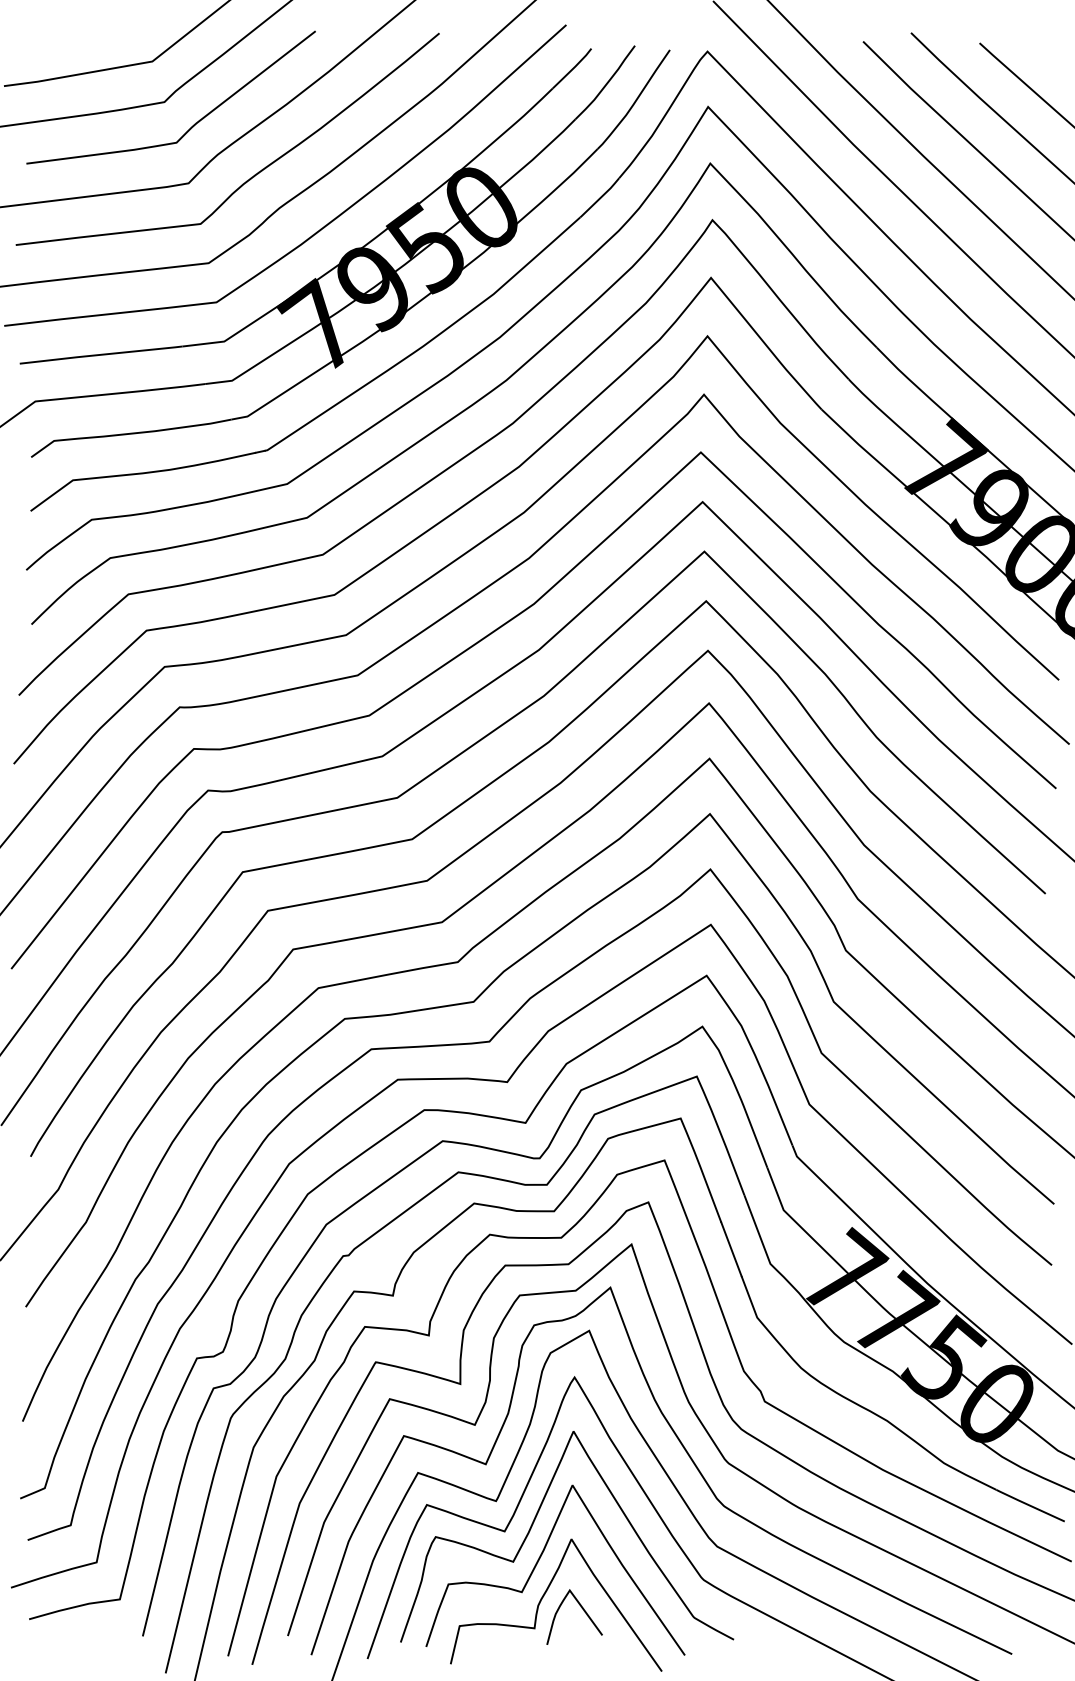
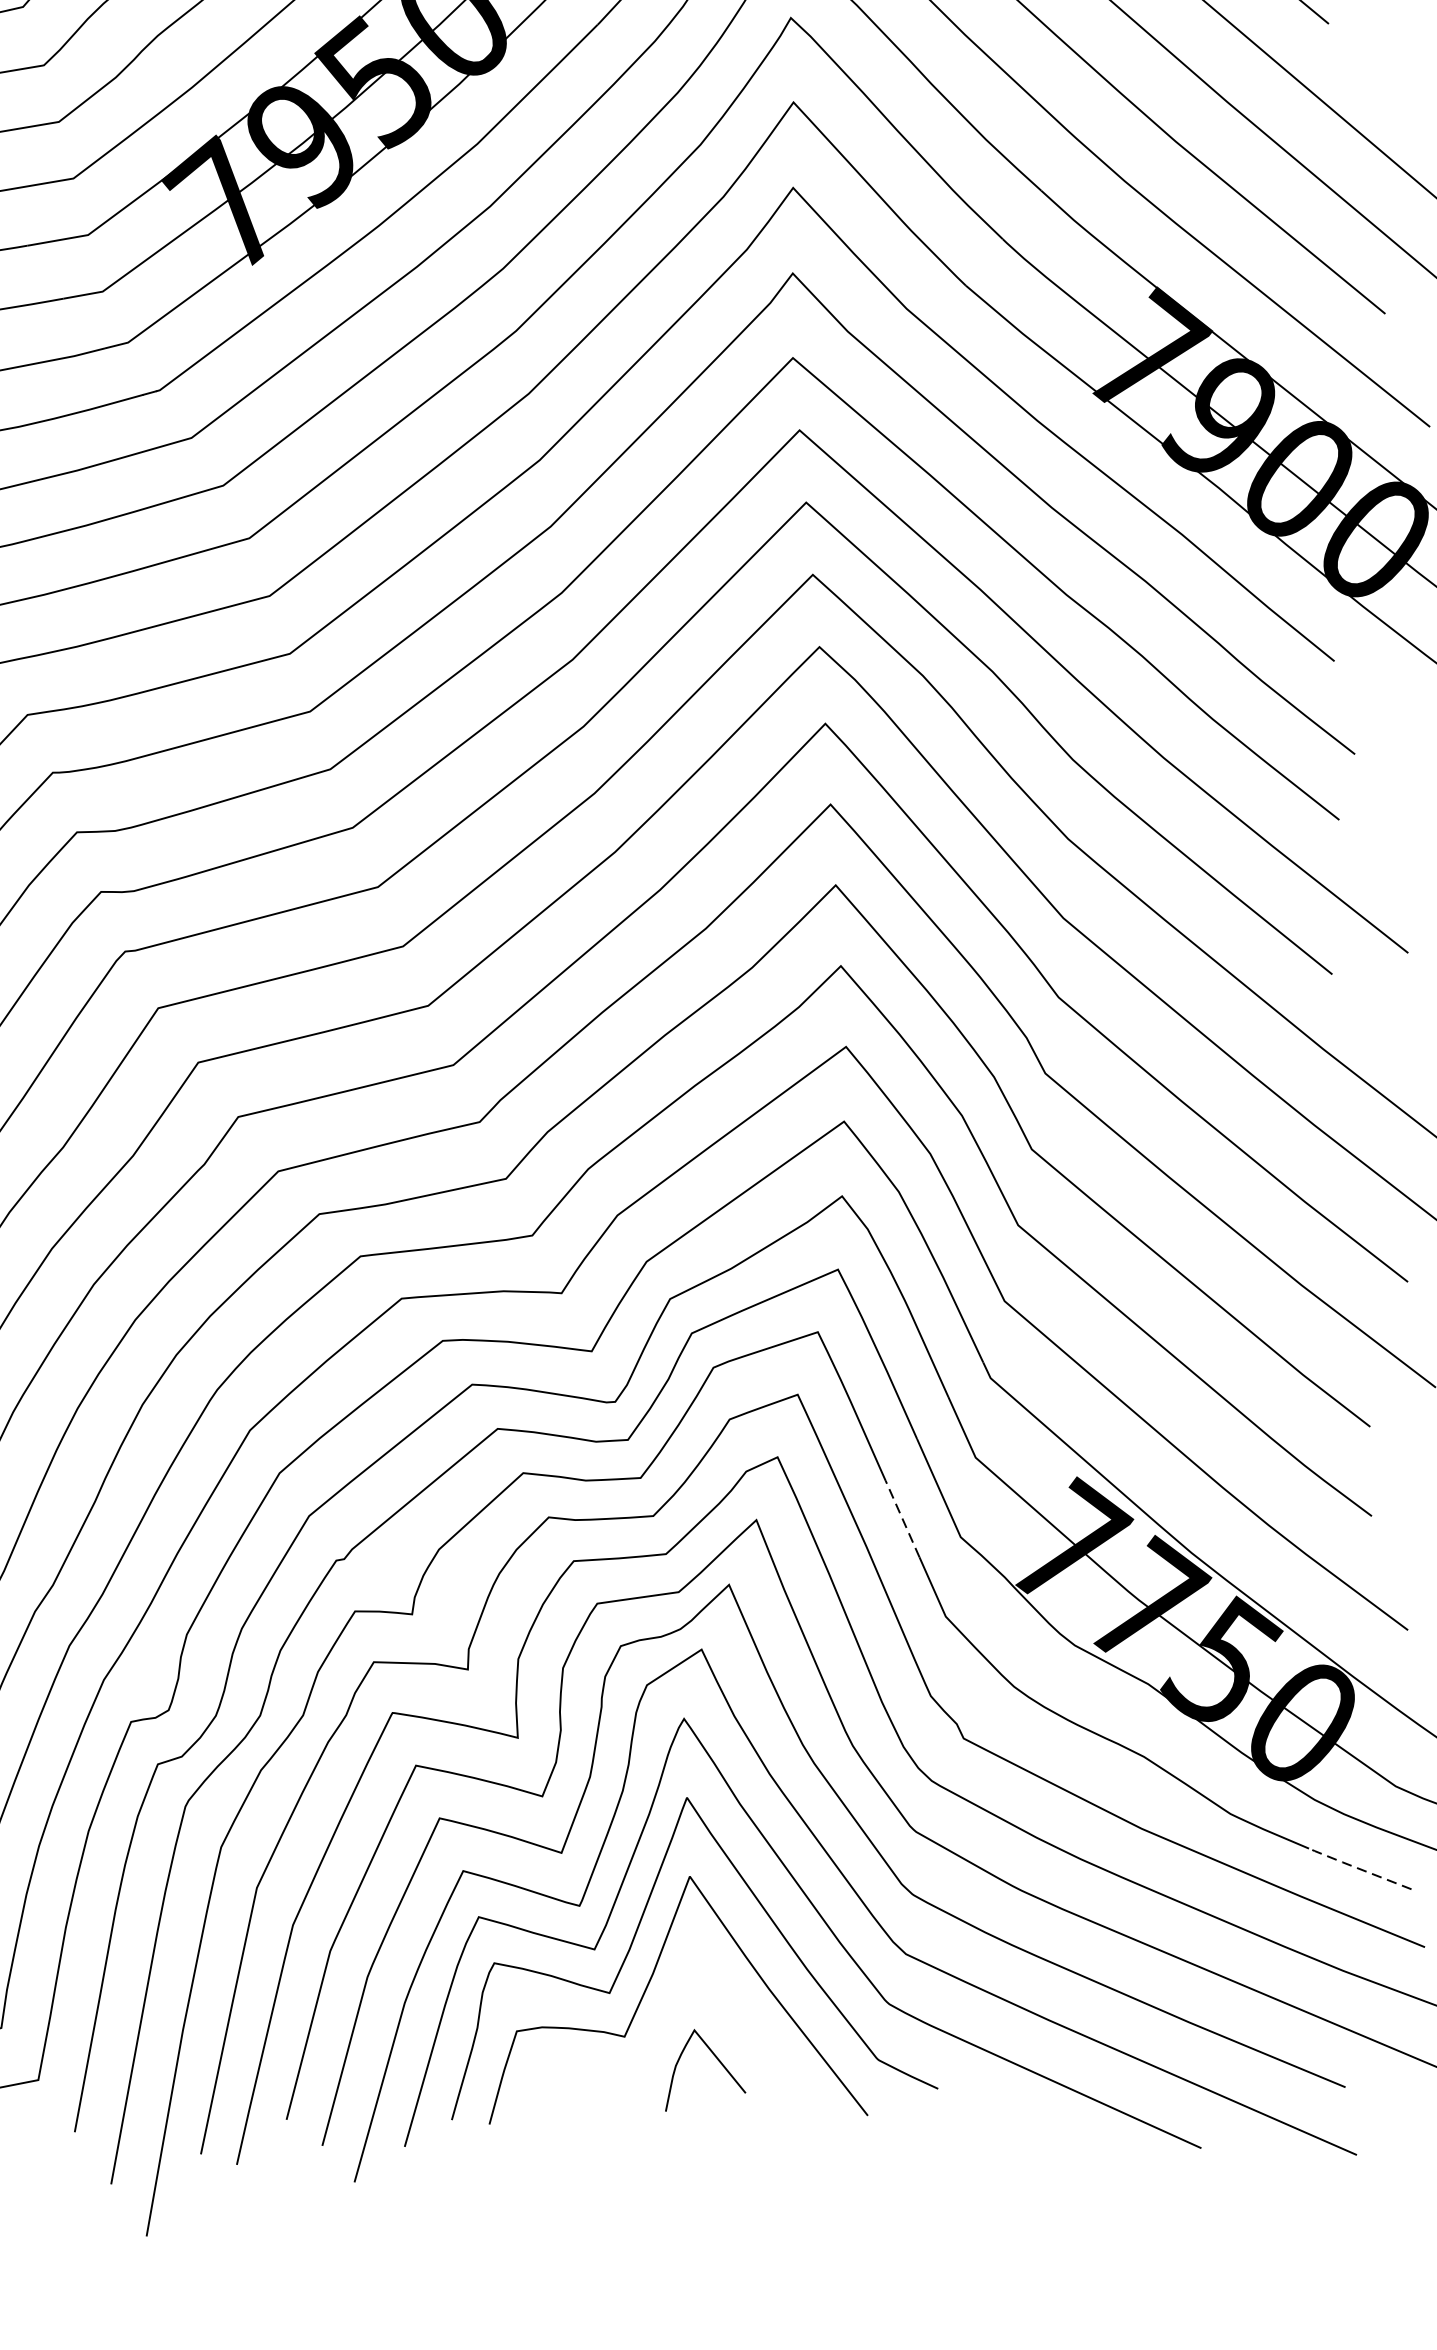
line: (731, 1249) -> (902, 1519), solid -> dashed
line: (1028, 1505) -> (1357, 1868), solid -> dashed
curve: (544, 1596) -> (658, 2041), removed

